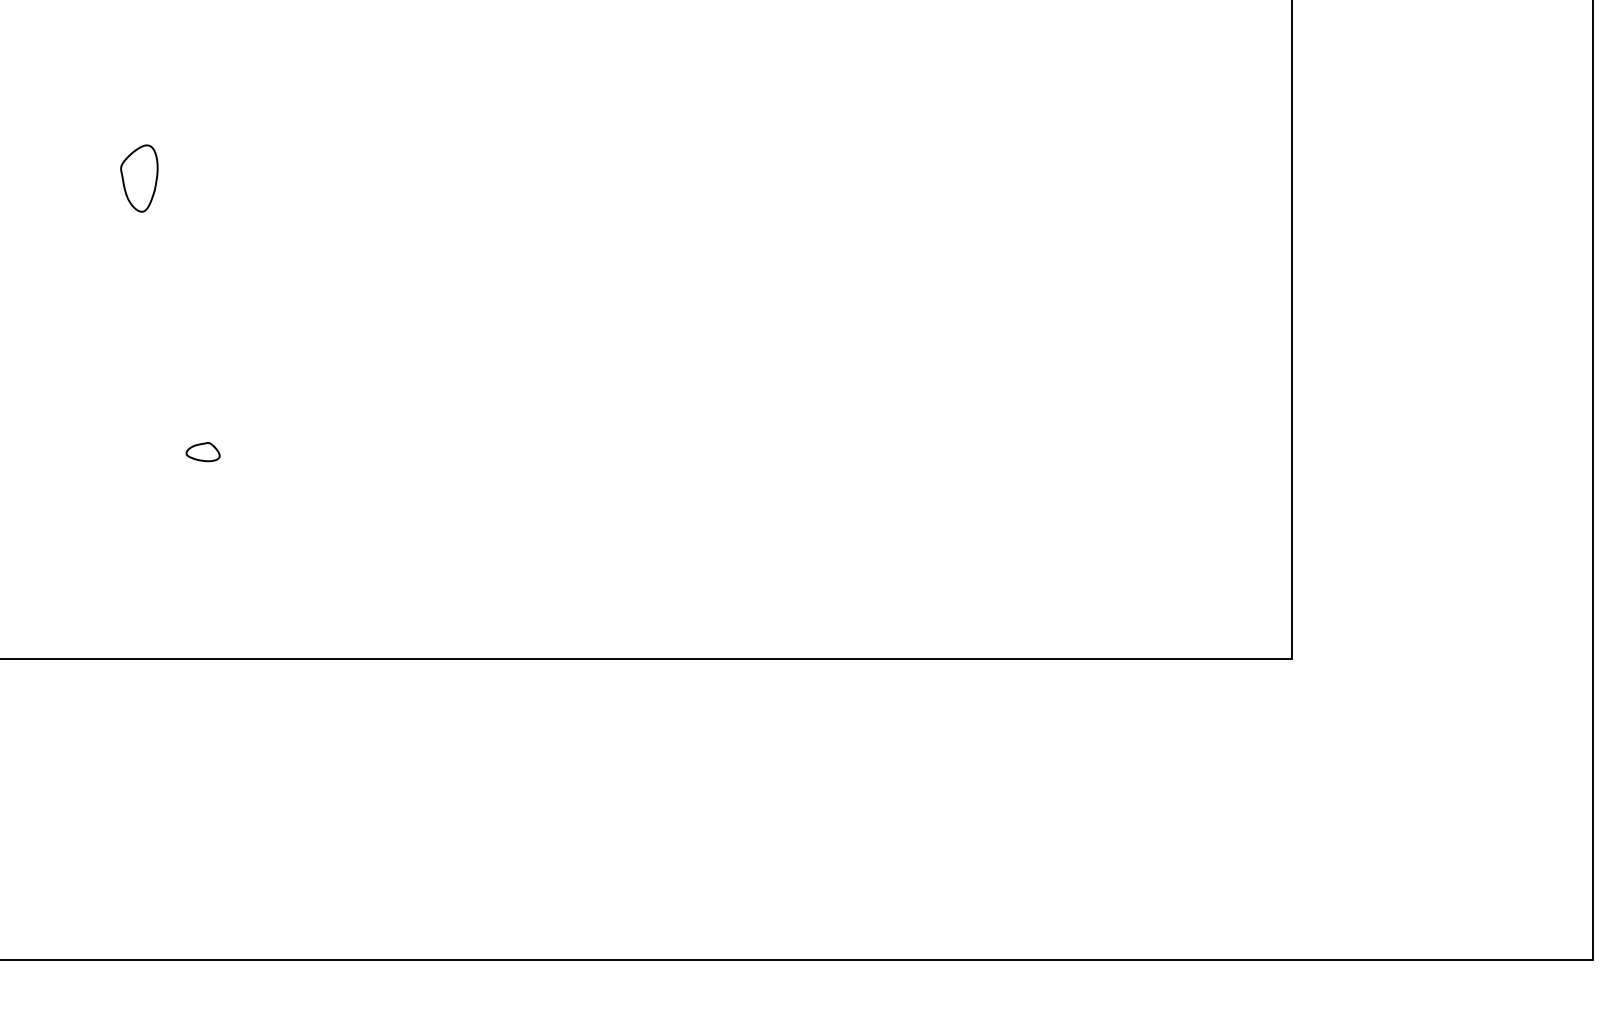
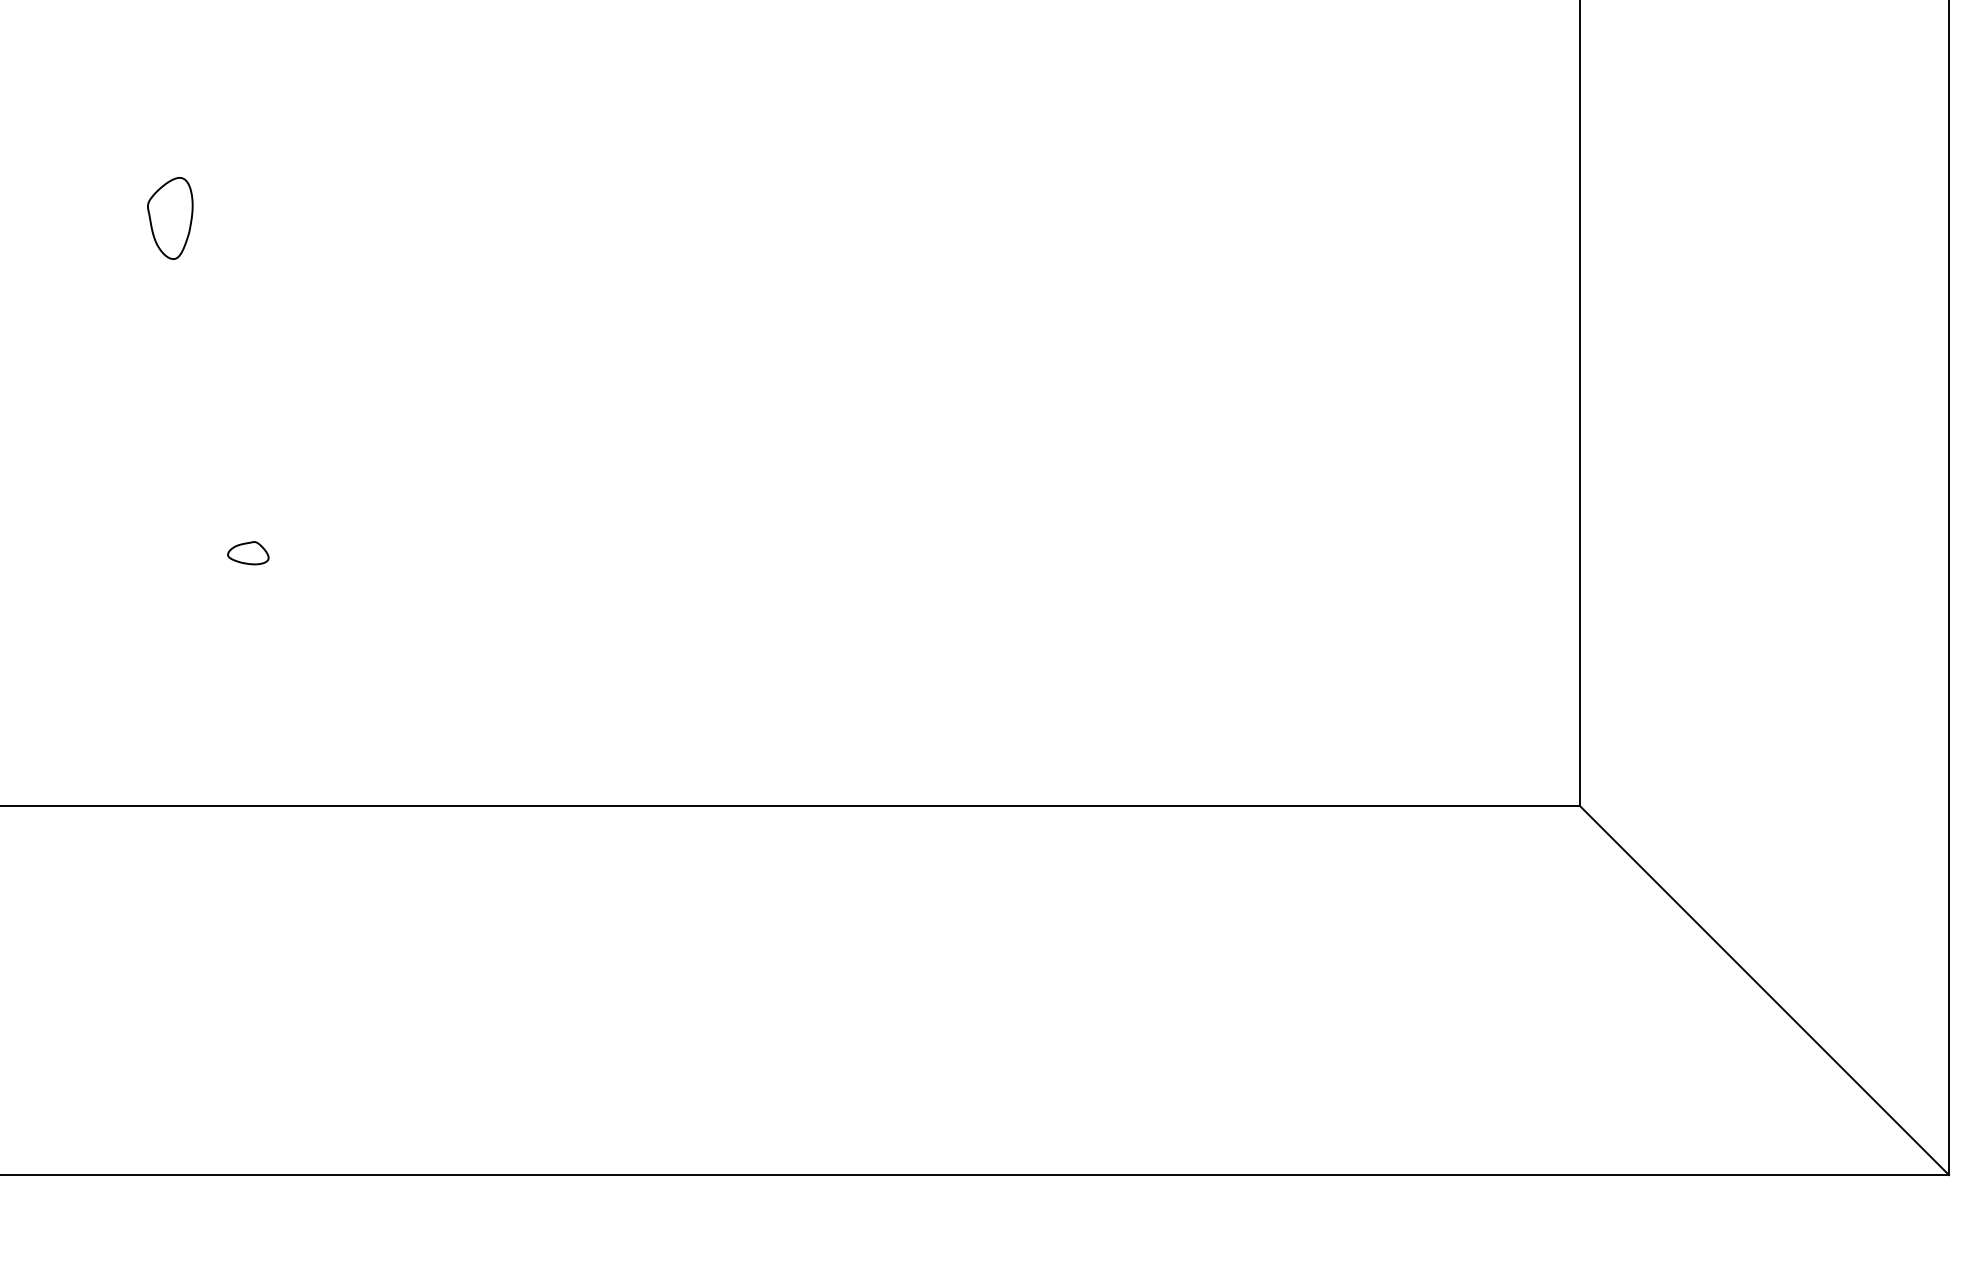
line: (1442, 809) -> (1764, 990), added

